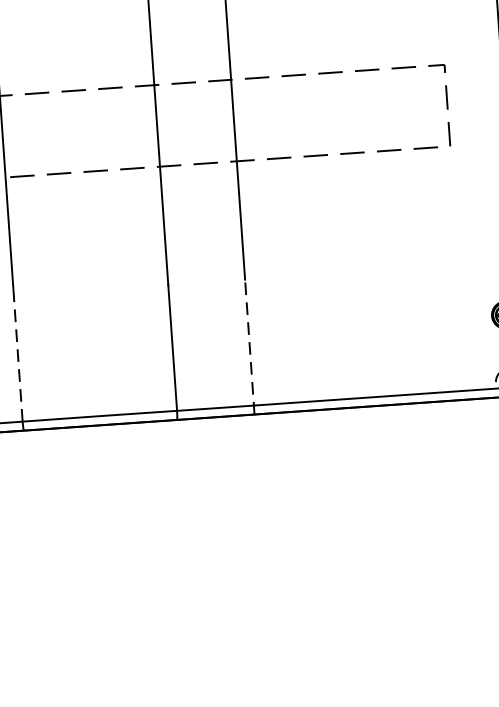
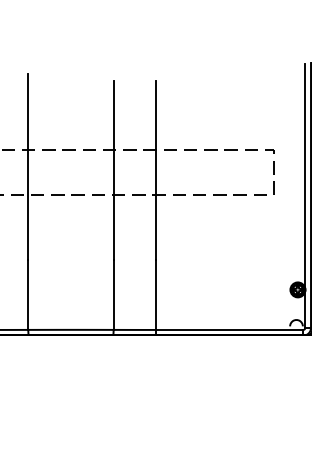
line: (250, 346) -> (156, 297), dashed -> solid
line: (18, 359) -> (28, 295), dashed -> solid

